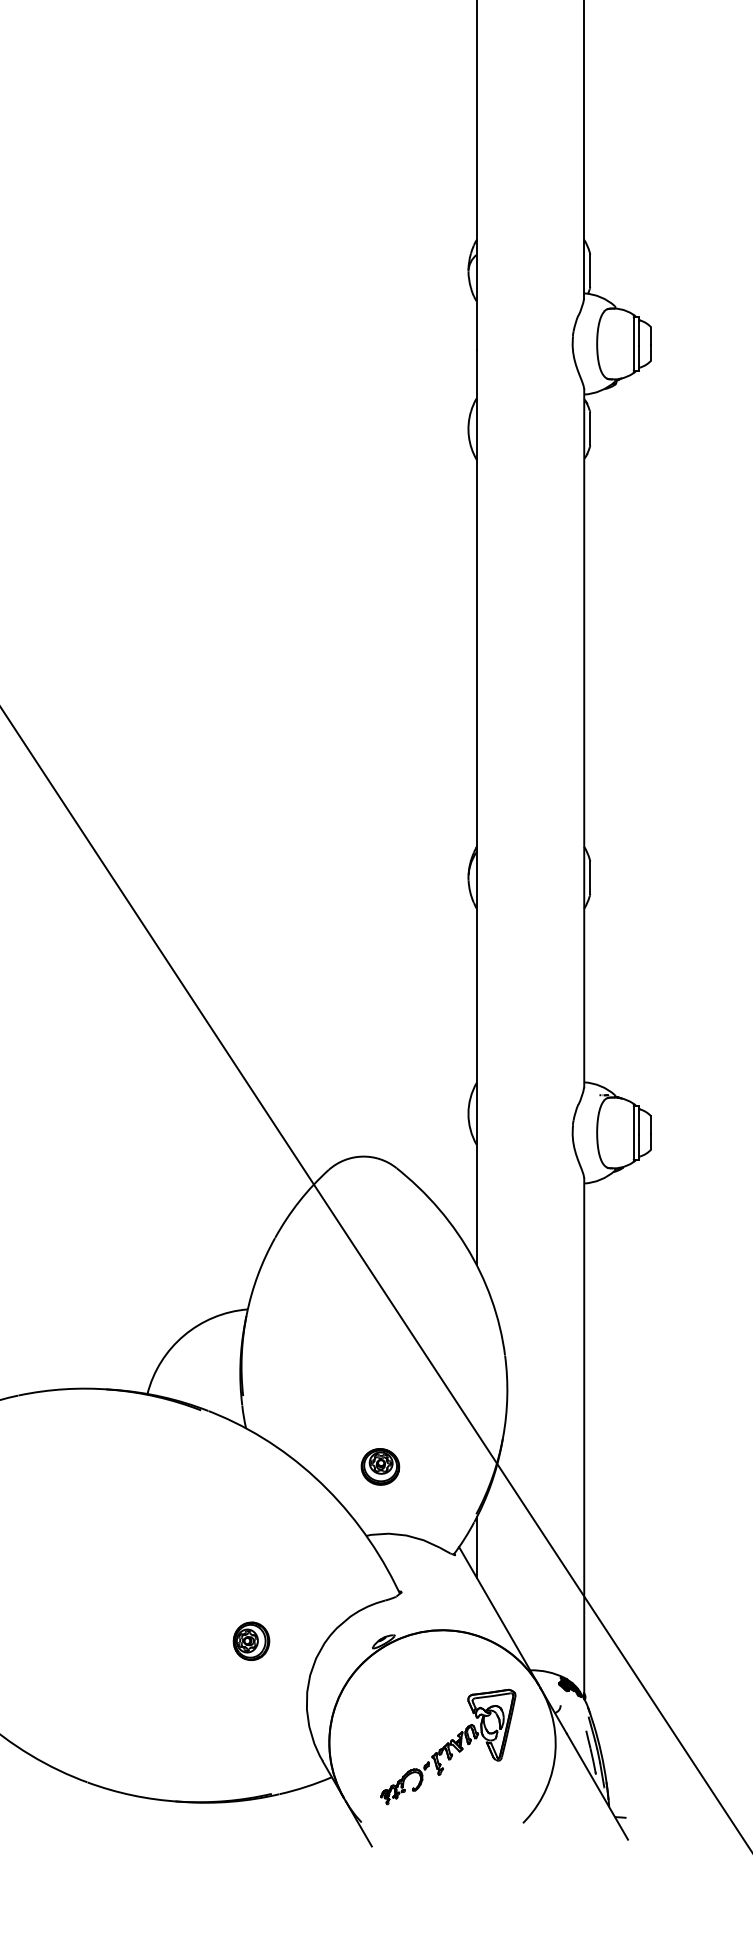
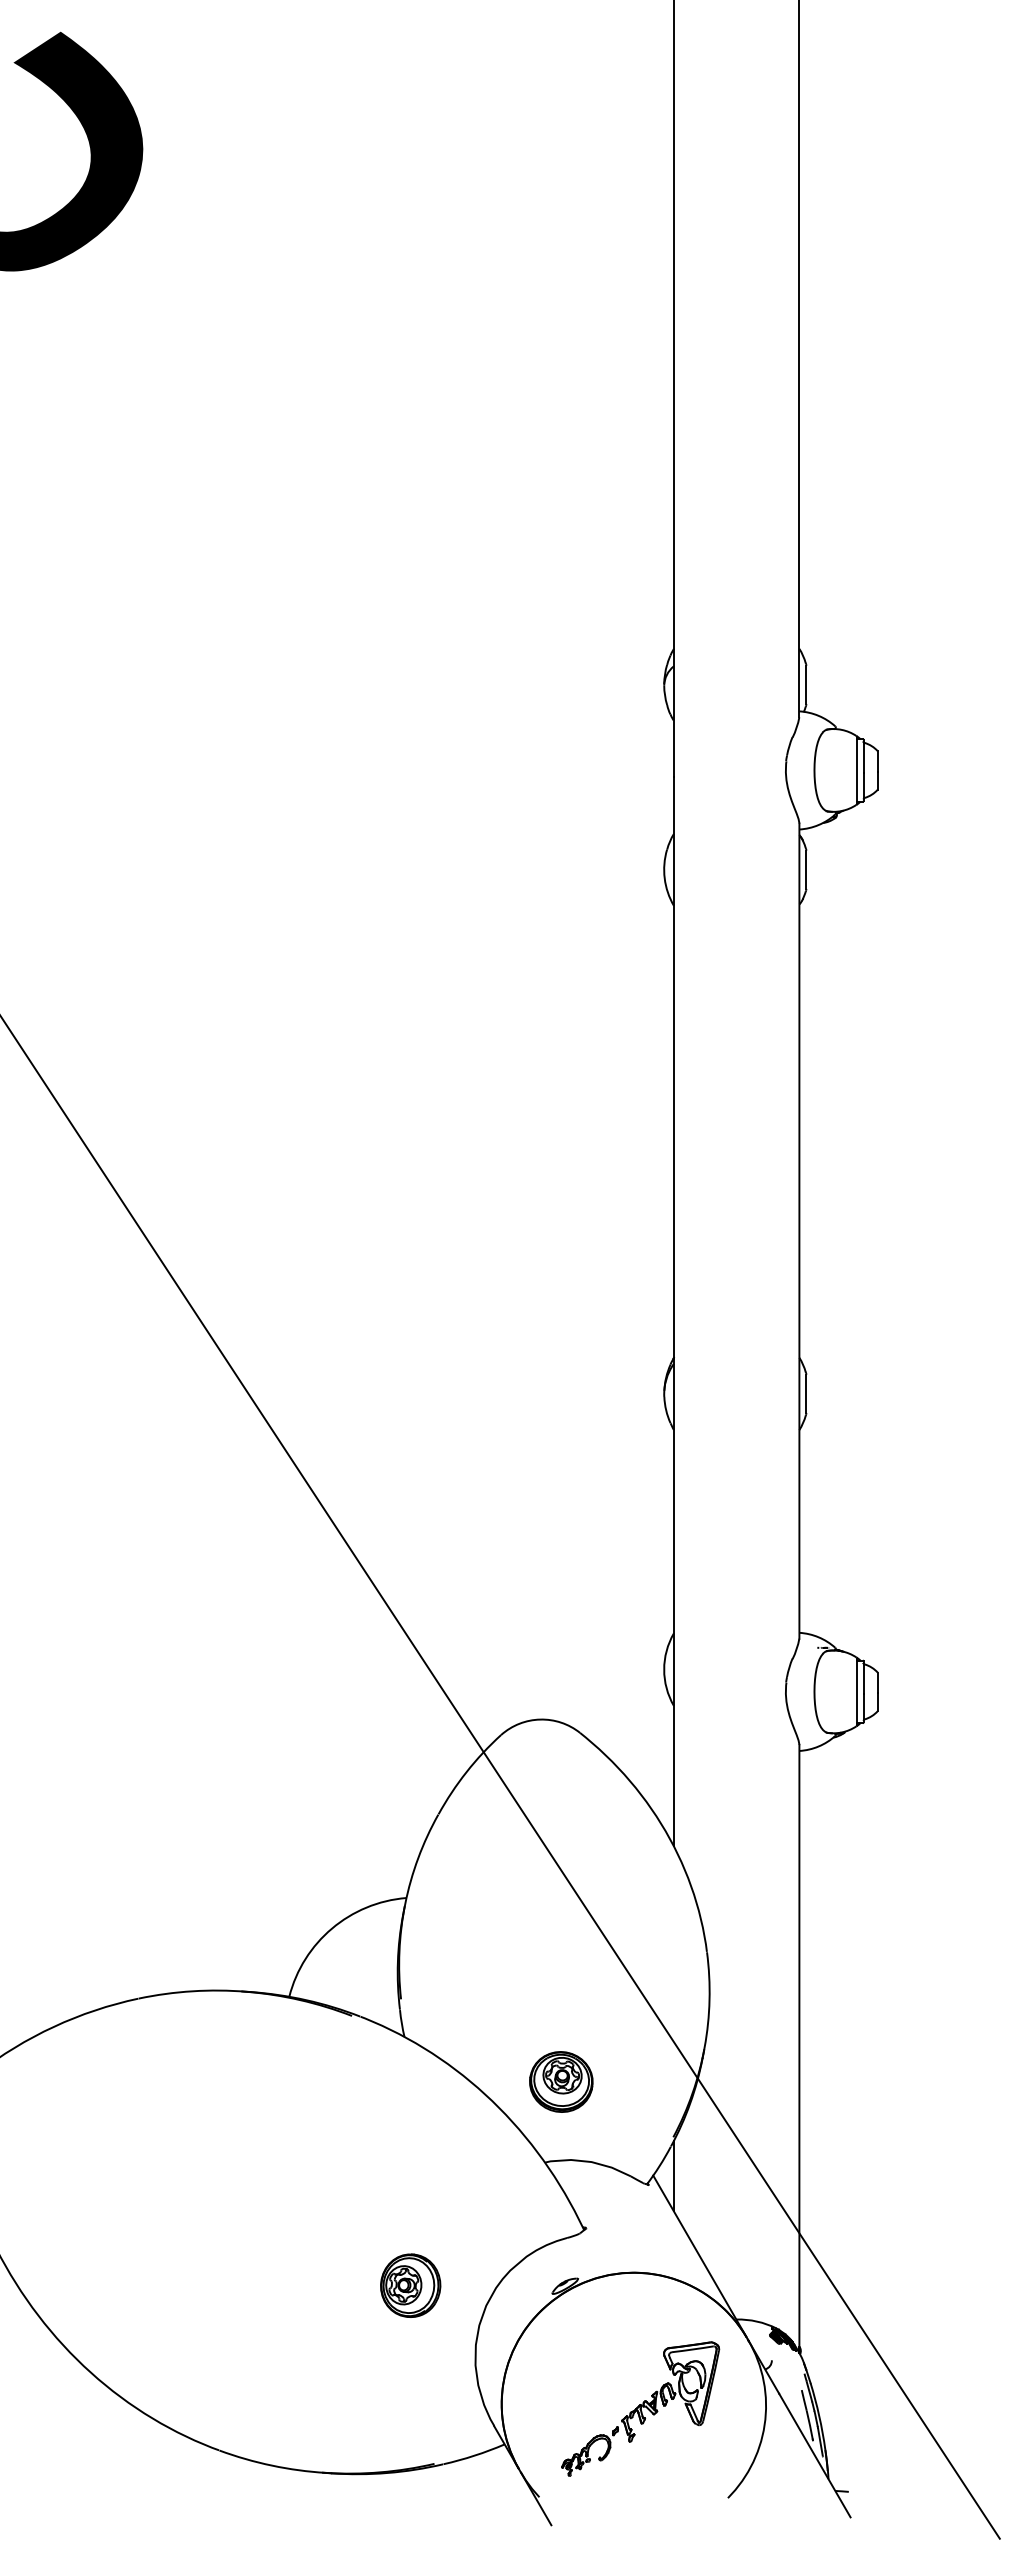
part: (380, 1466) -> (561, 2081), size x1.43
part: (251, 1641) -> (410, 2285), size x1.43

